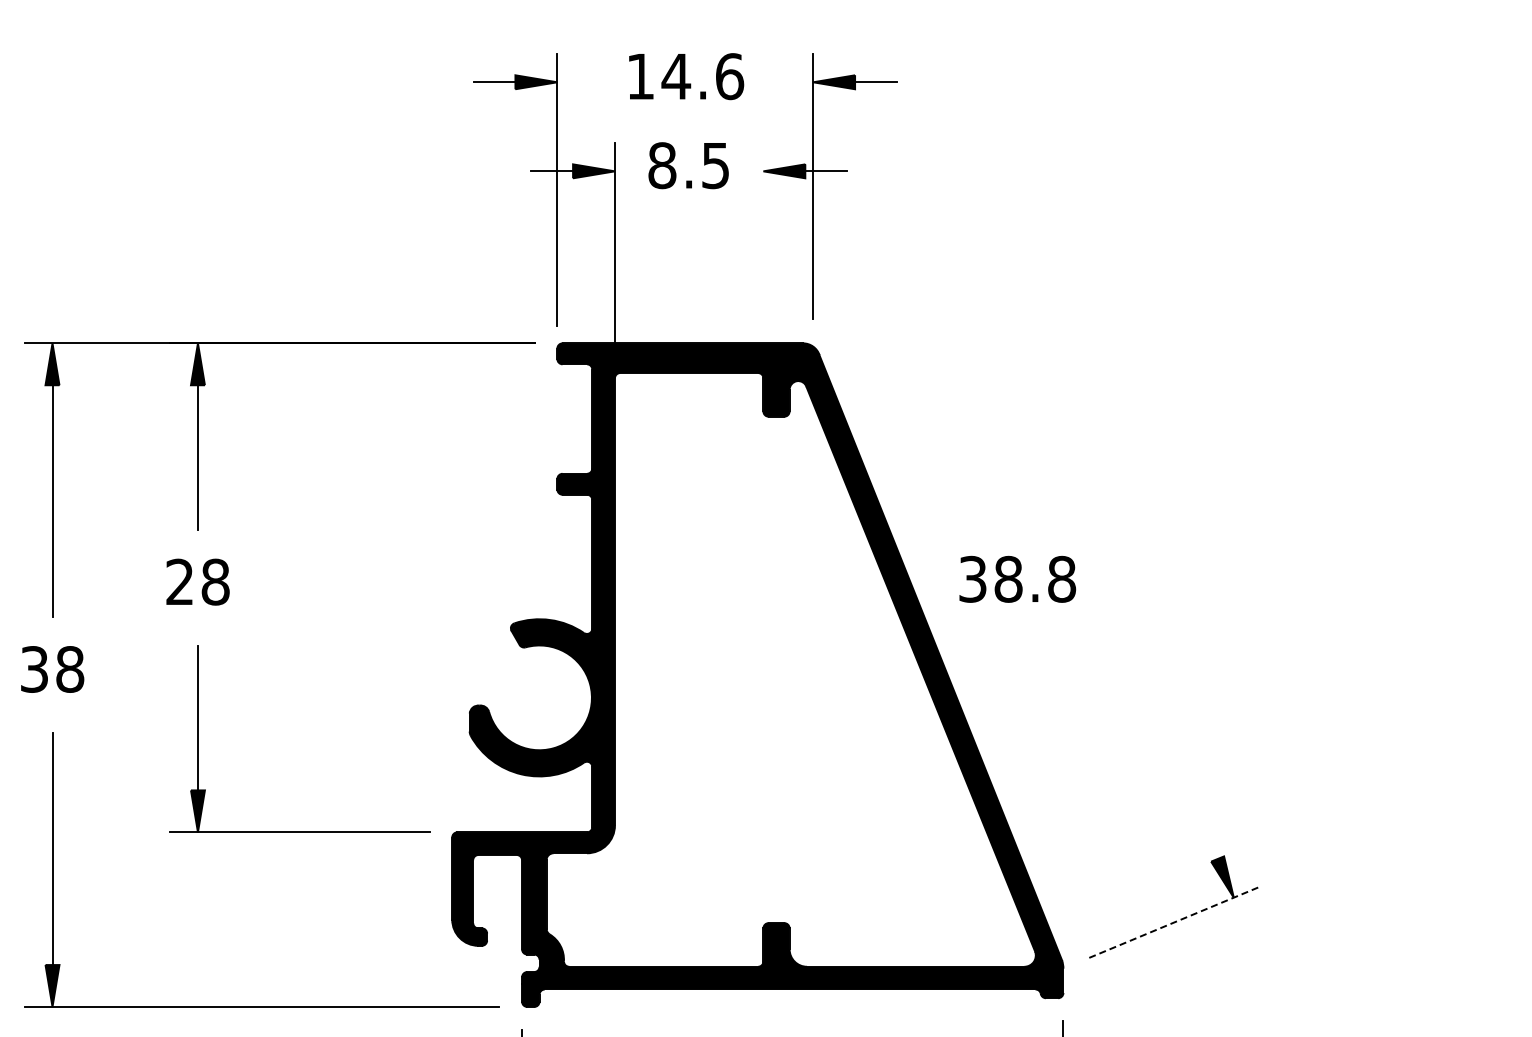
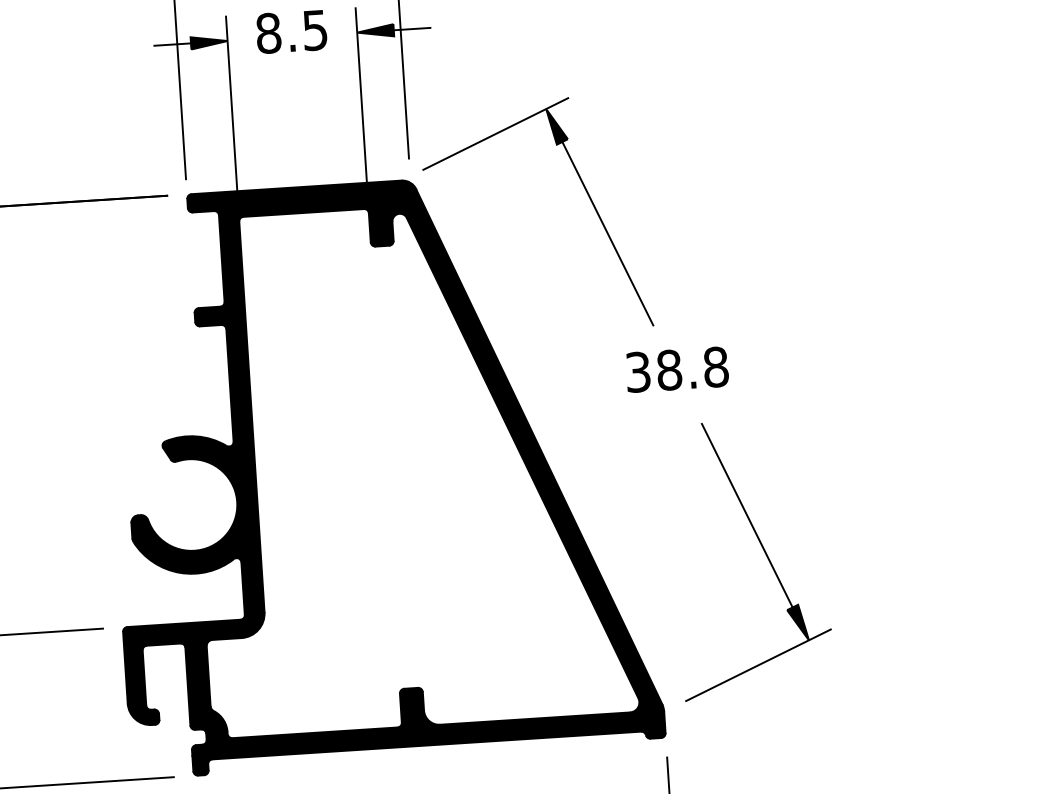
line: (763, 246) -> (361, 98), added
part: (1011, 367) -> (584, 189), added
text: (1017, 578) -> (677, 368), moved
line: (1172, 751) -> (747, 516), added
line: (1174, 922) -> (758, 665), dashed -> solid

